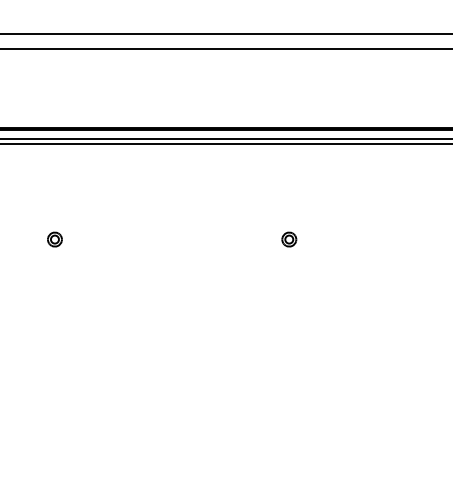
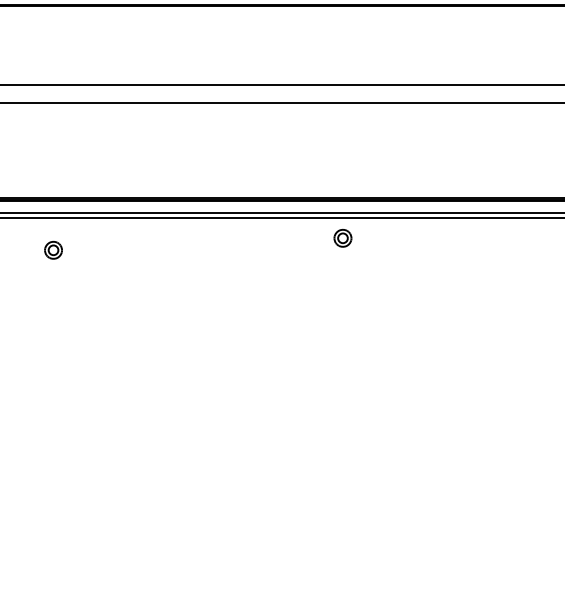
part: (54, 239) -> (53, 250), moved
part: (288, 239) -> (342, 238), moved

